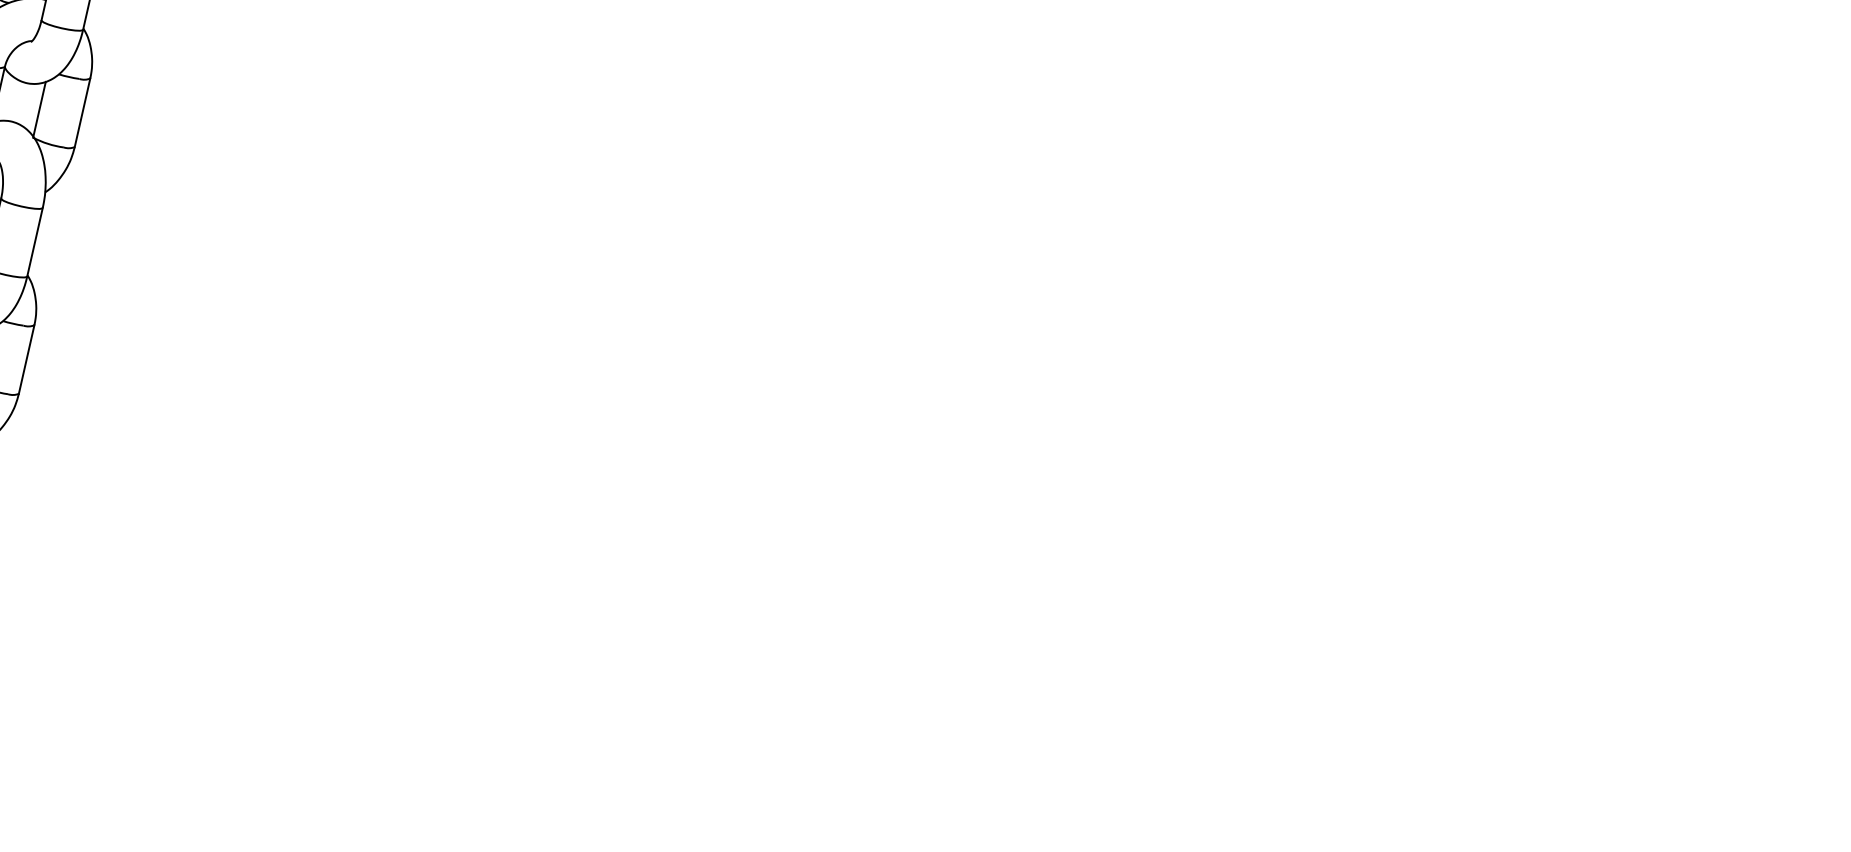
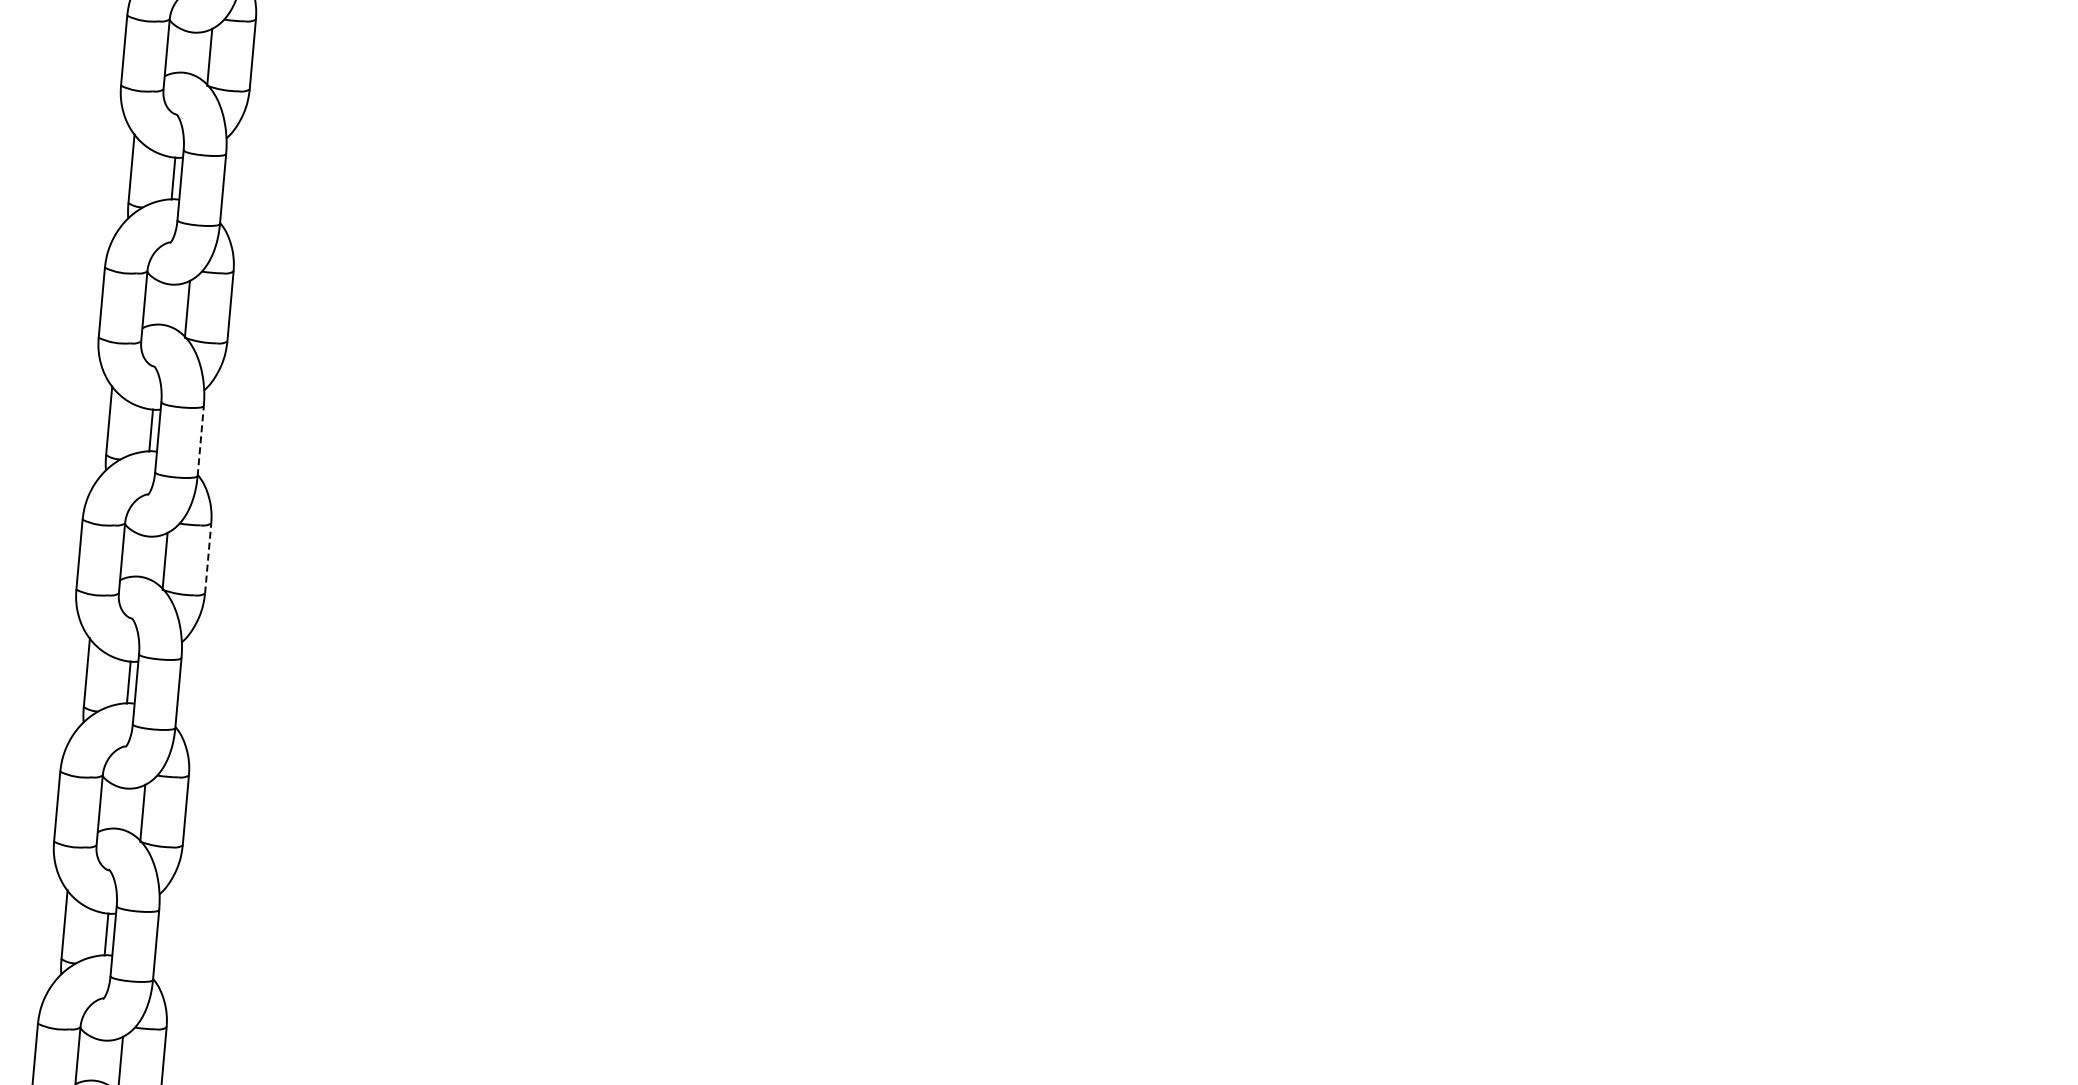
line: (34, 241) -> (200, 440), solid -> dashed
line: (26, 359) -> (208, 558), solid -> dashed

